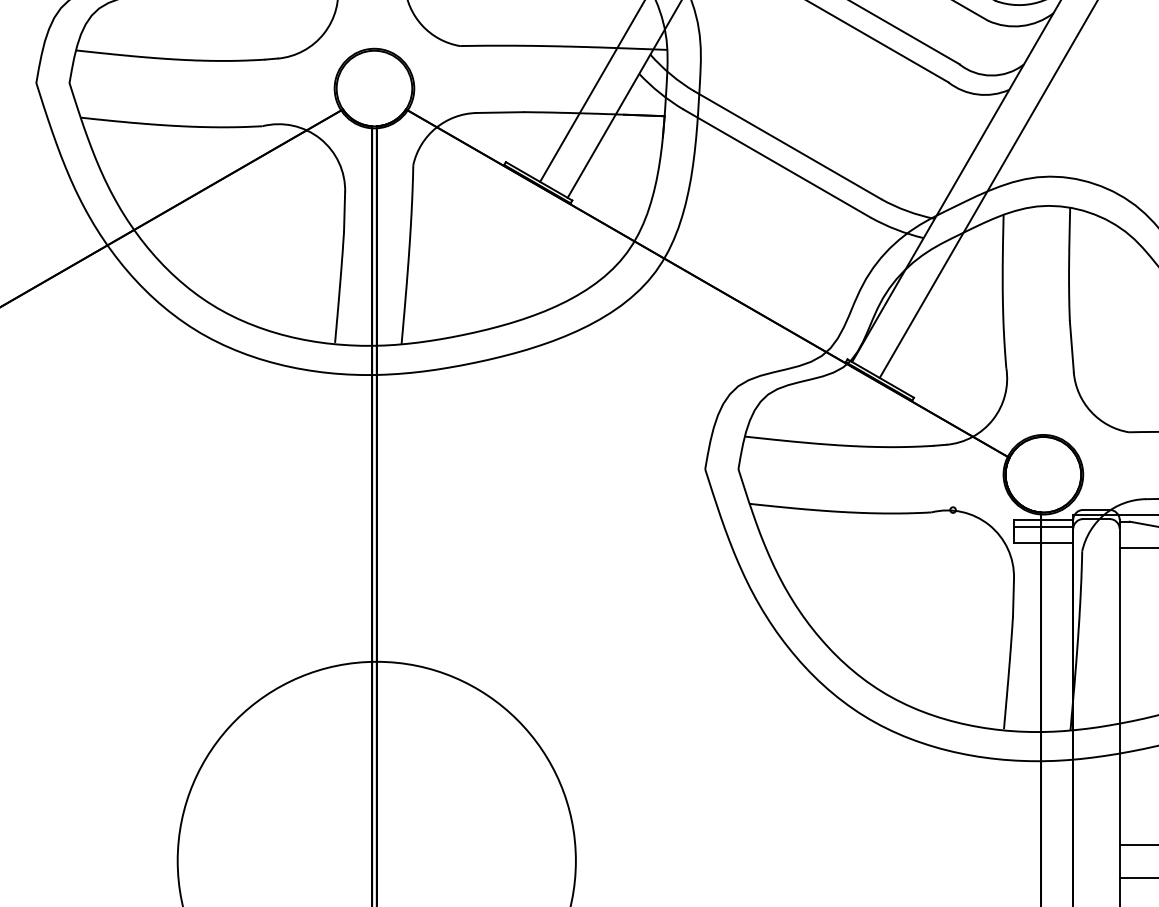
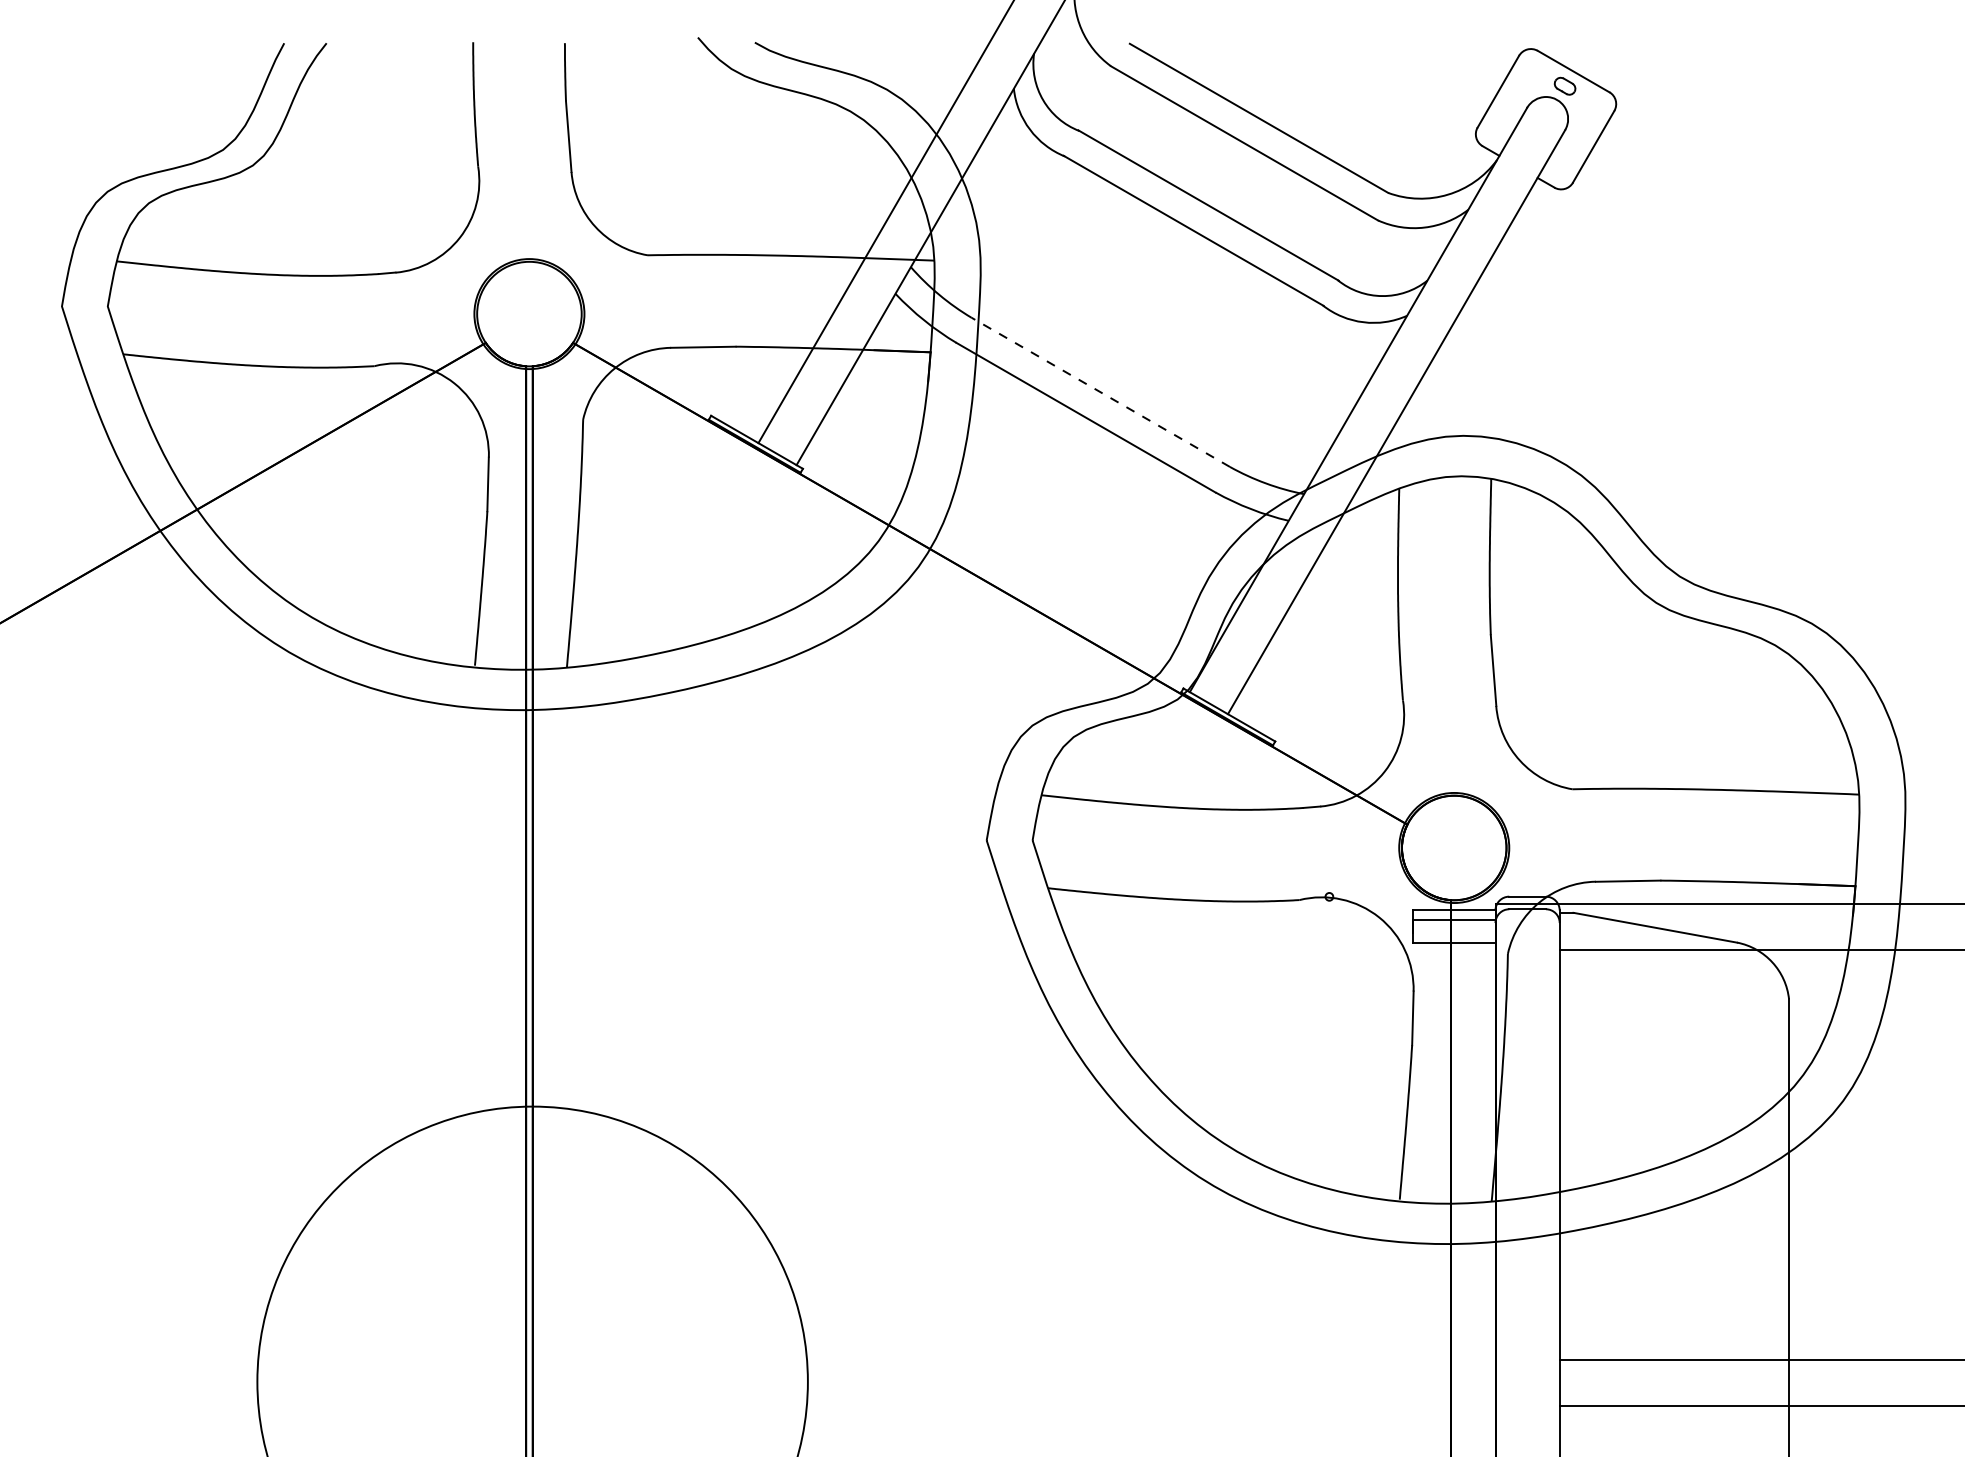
line: (787, 145) -> (1100, 392), solid -> dashed

